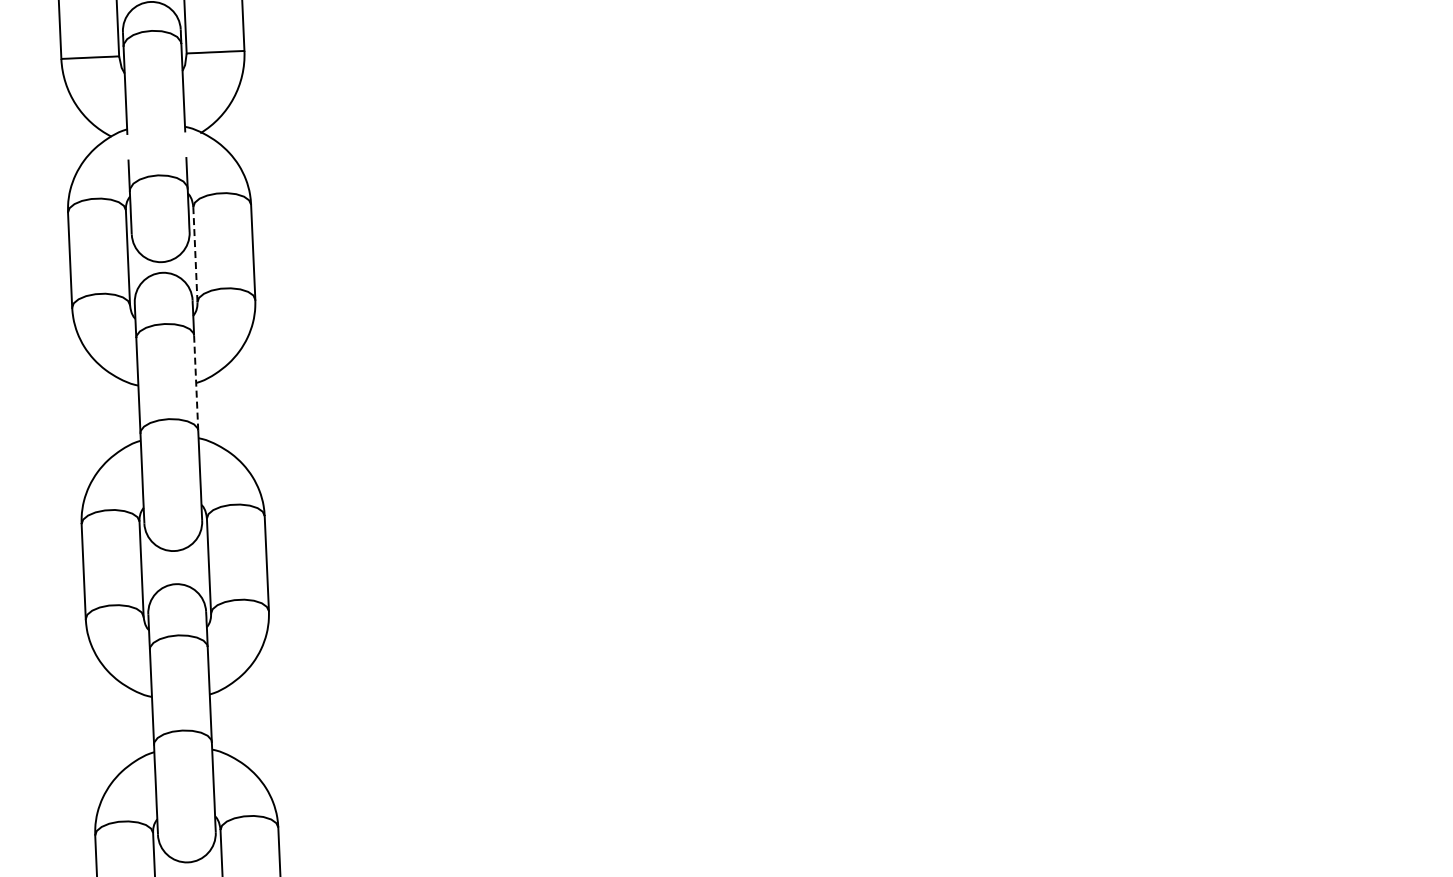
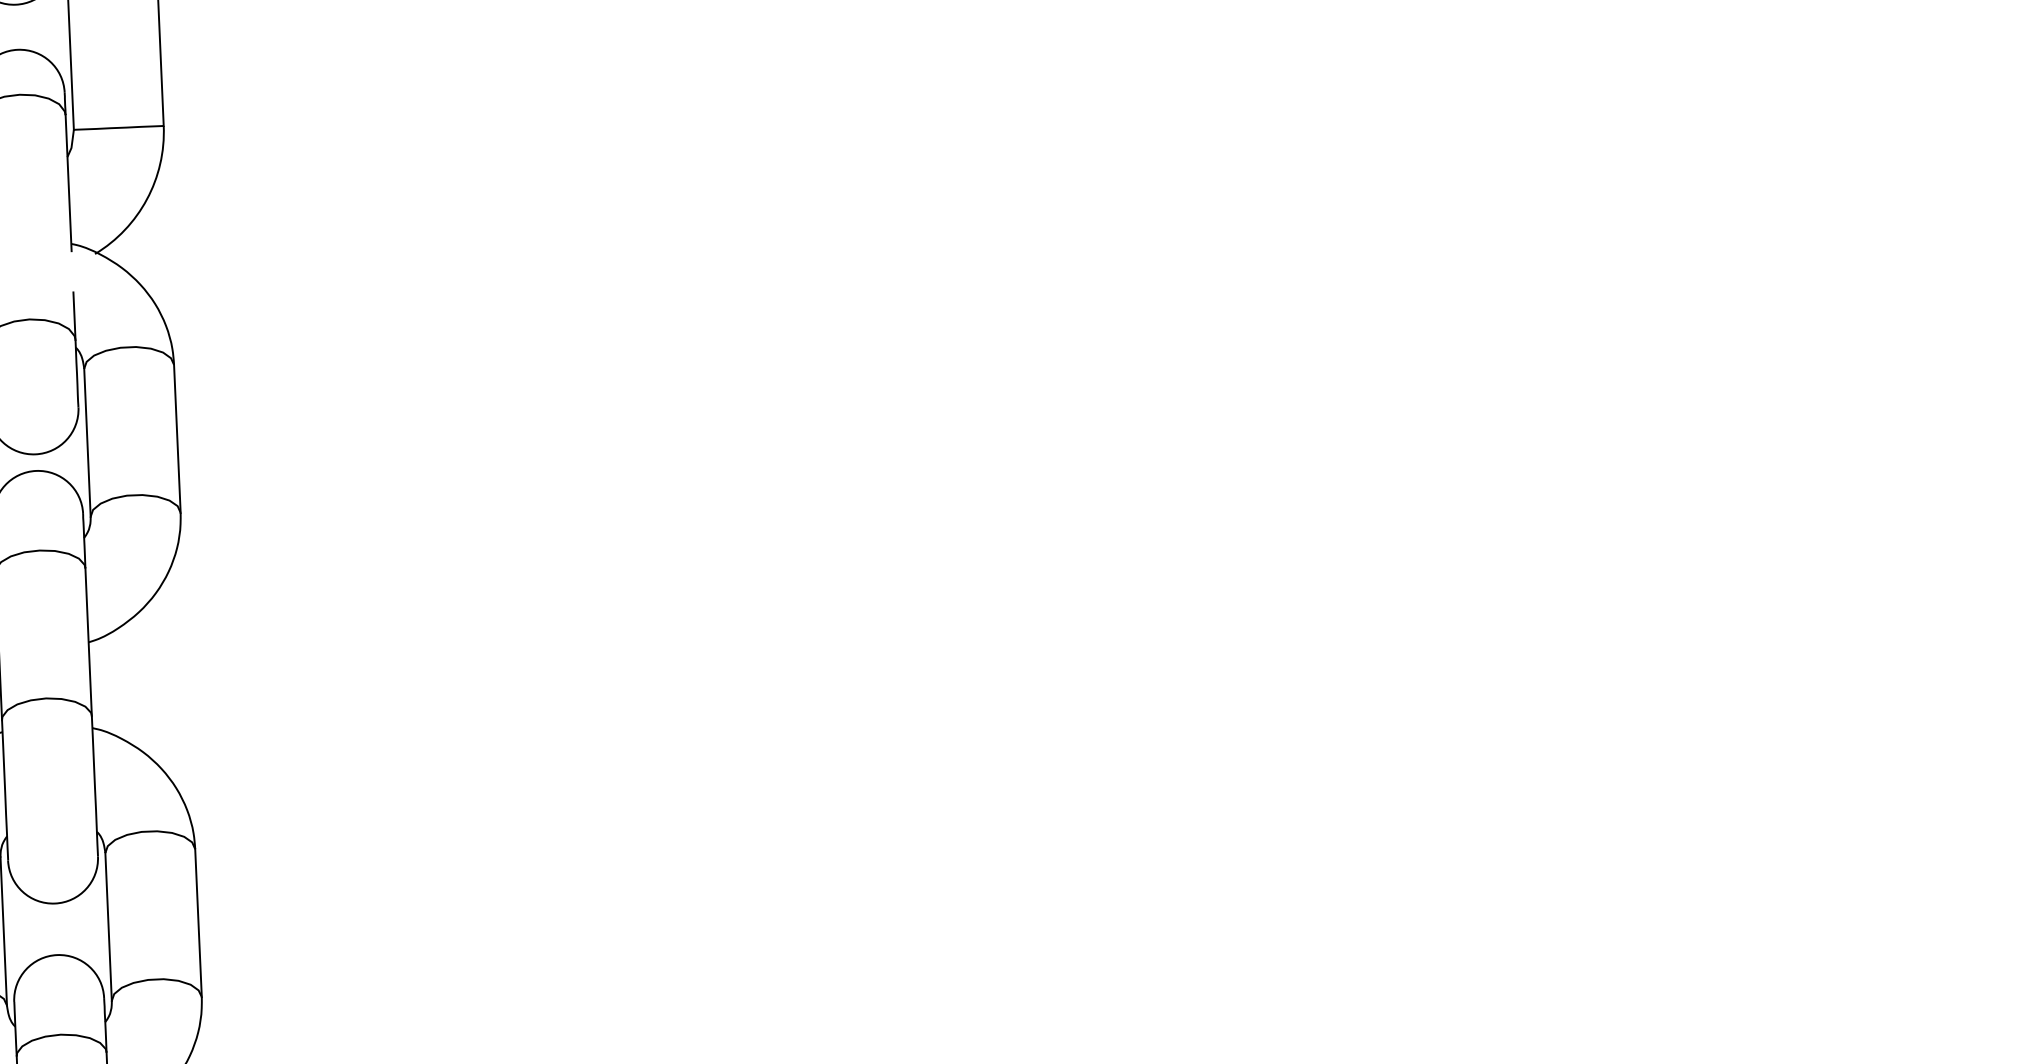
line: (195, 254) -> (87, 442), dashed -> solid
line: (196, 383) -> (89, 643), dashed -> solid

